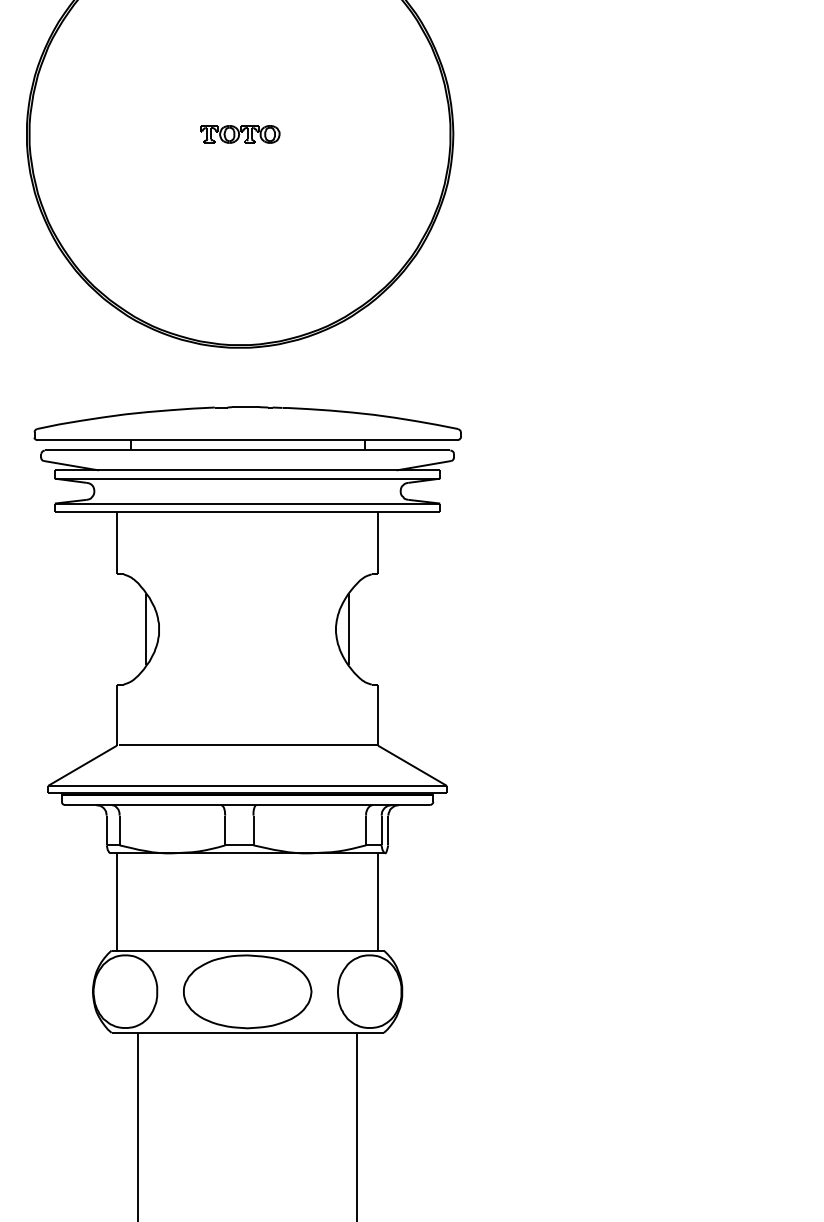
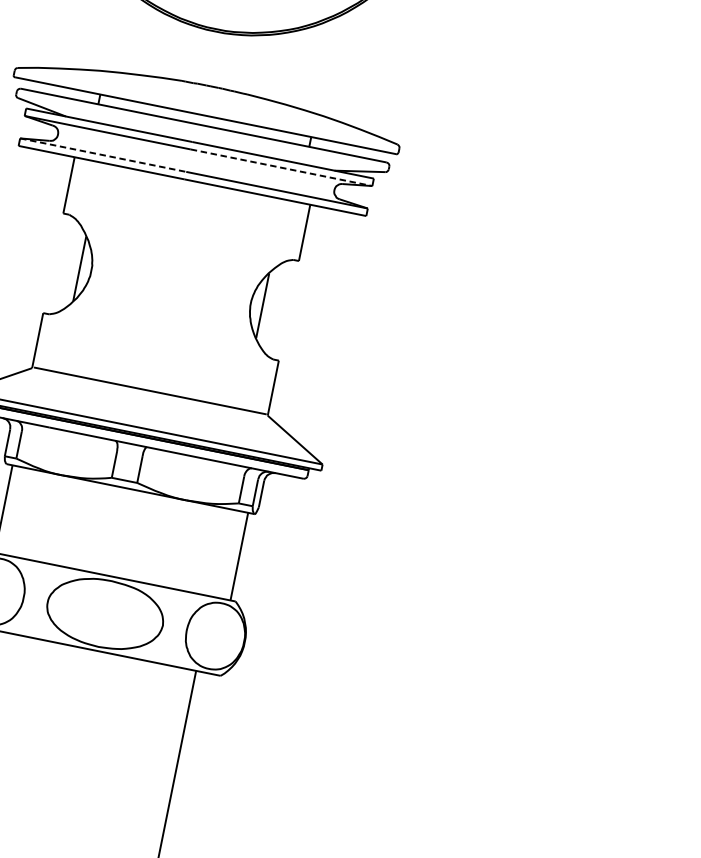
line: (339, 478) -> (281, 167), solid -> dashed
line: (147, 503) -> (103, 155), solid -> dashed

